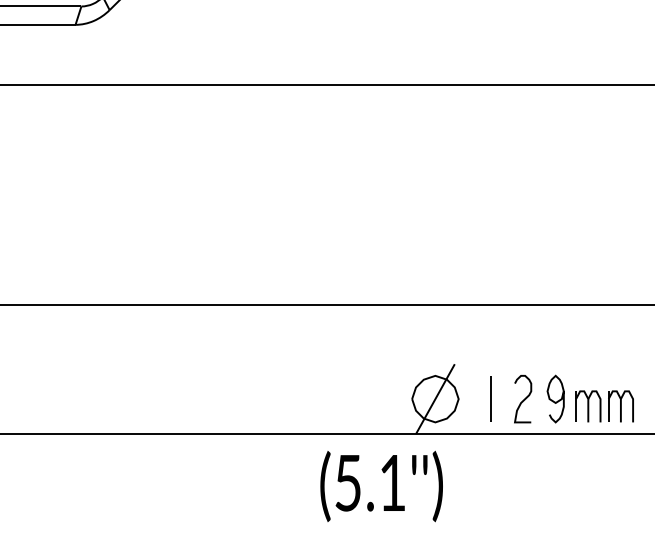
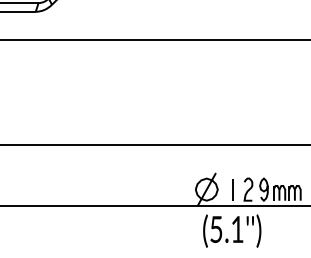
text: (382, 485) -> (232, 230), moved

